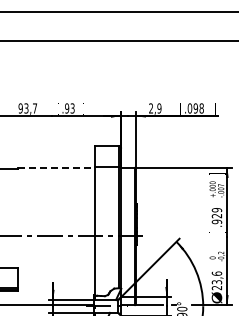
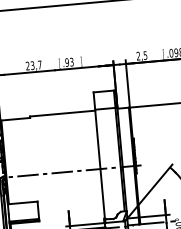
text: (20, 108) -> (27, 66), 93,7 -> 23,7
text: (159, 108) -> (145, 55), 2,9 -> 2,5
line: (56, 167) -> (62, 113), dashed -> solid

